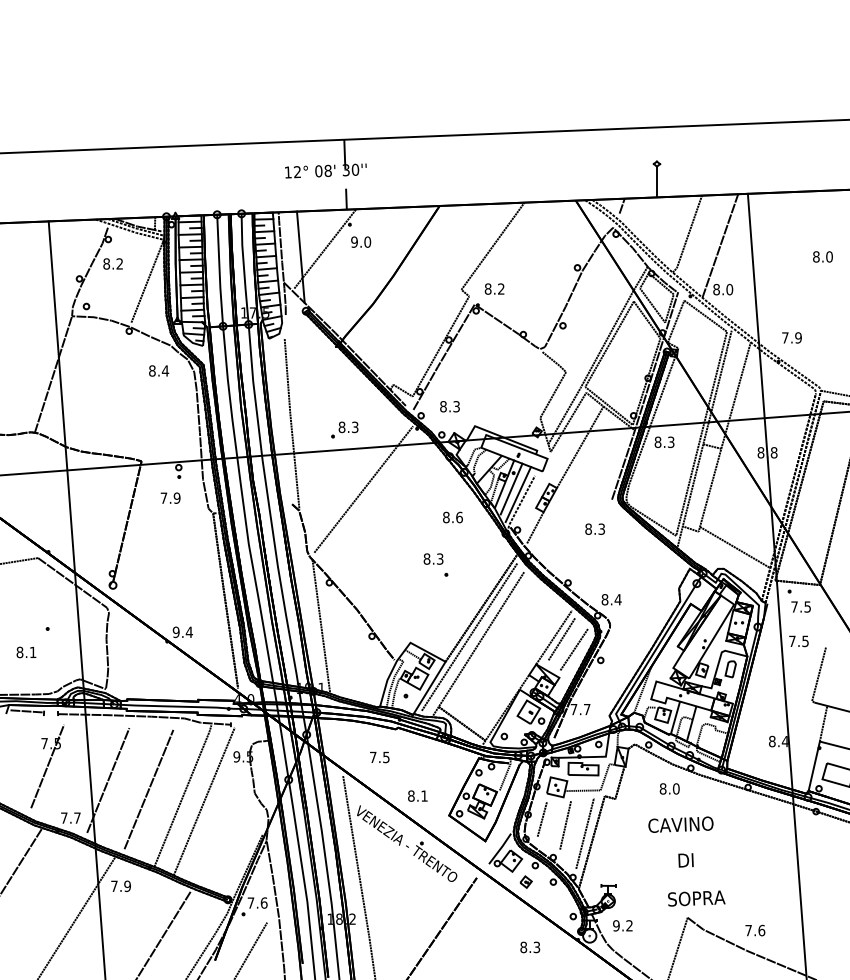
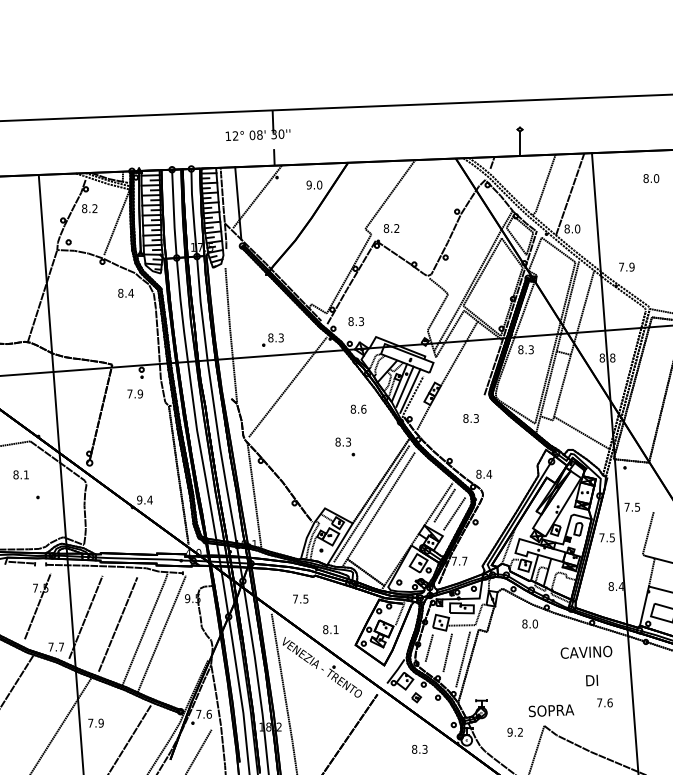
text: (361, 241) -> (314, 184), moved
text: (822, 256) -> (651, 178), moved
text: (800, 606) -> (606, 537), moved
text: (26, 652) -> (21, 474), moved
text: (680, 824) -> (586, 652), moved
text: (685, 860) -> (591, 680), moved
text: (120, 885) -> (95, 722), moved
text: (622, 925) -> (514, 732), moved
text: (755, 930) -> (605, 702), moved

